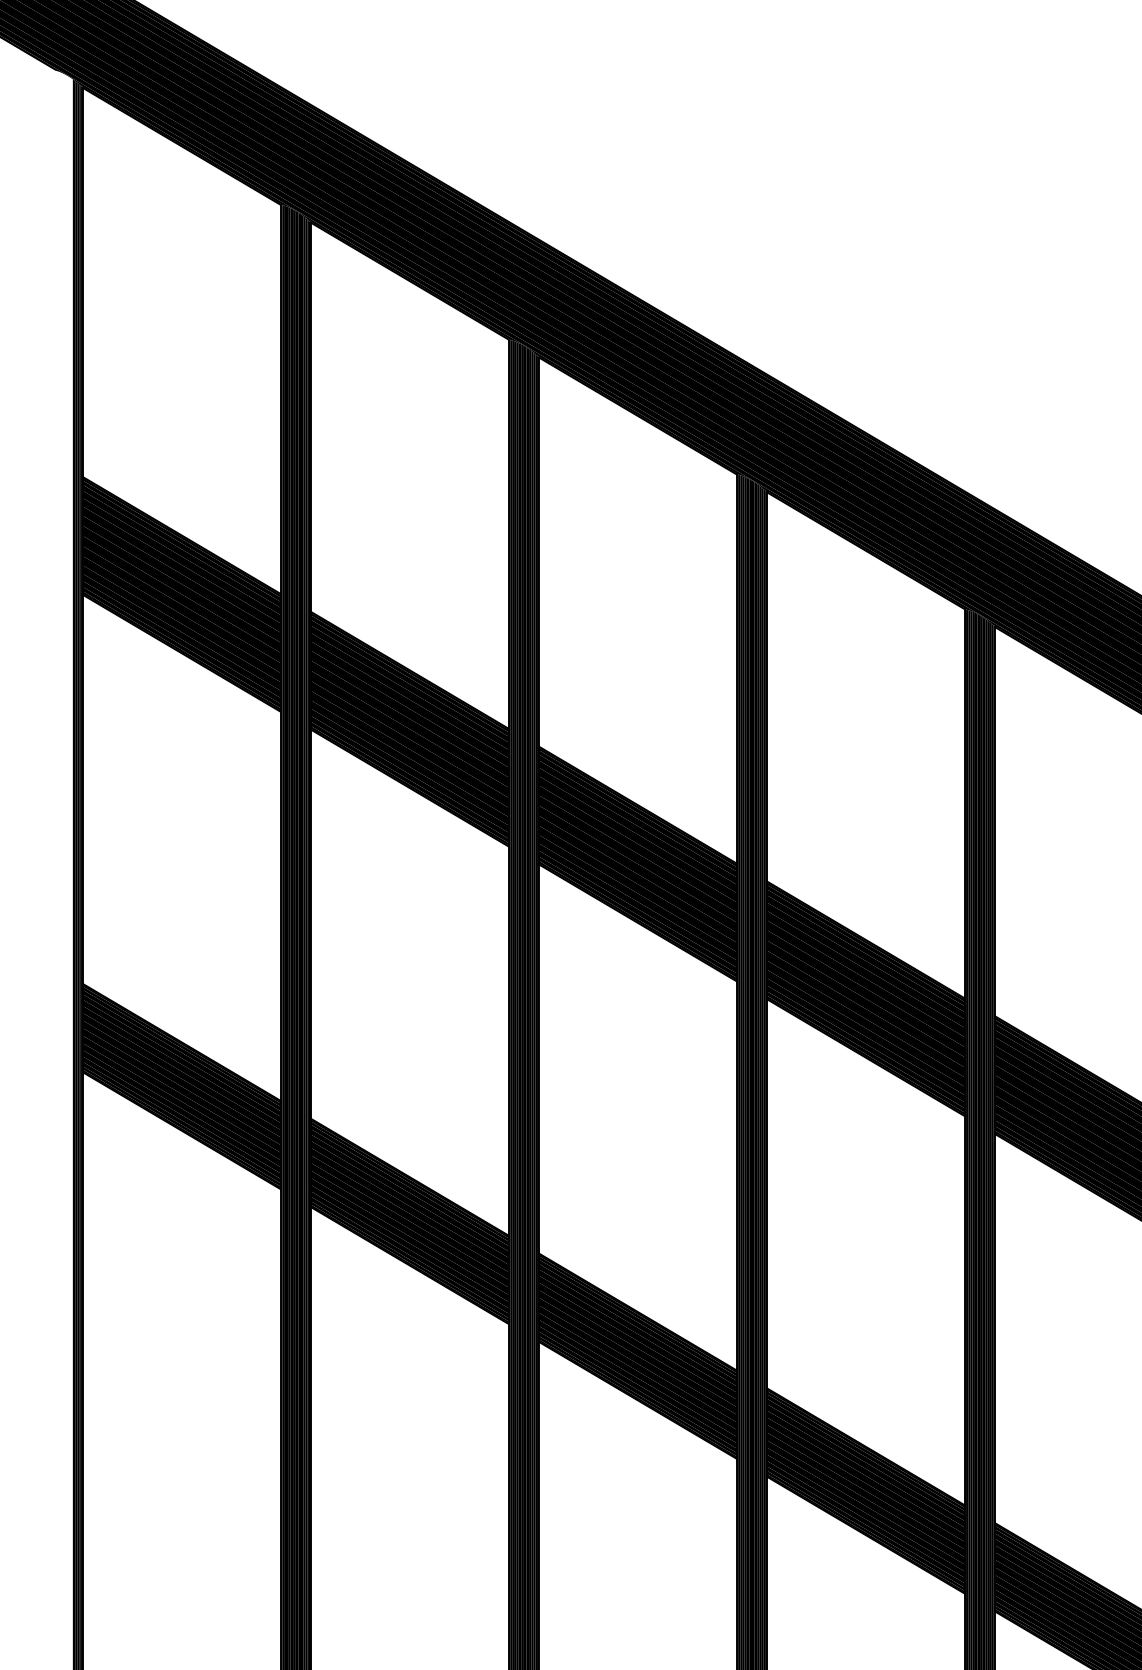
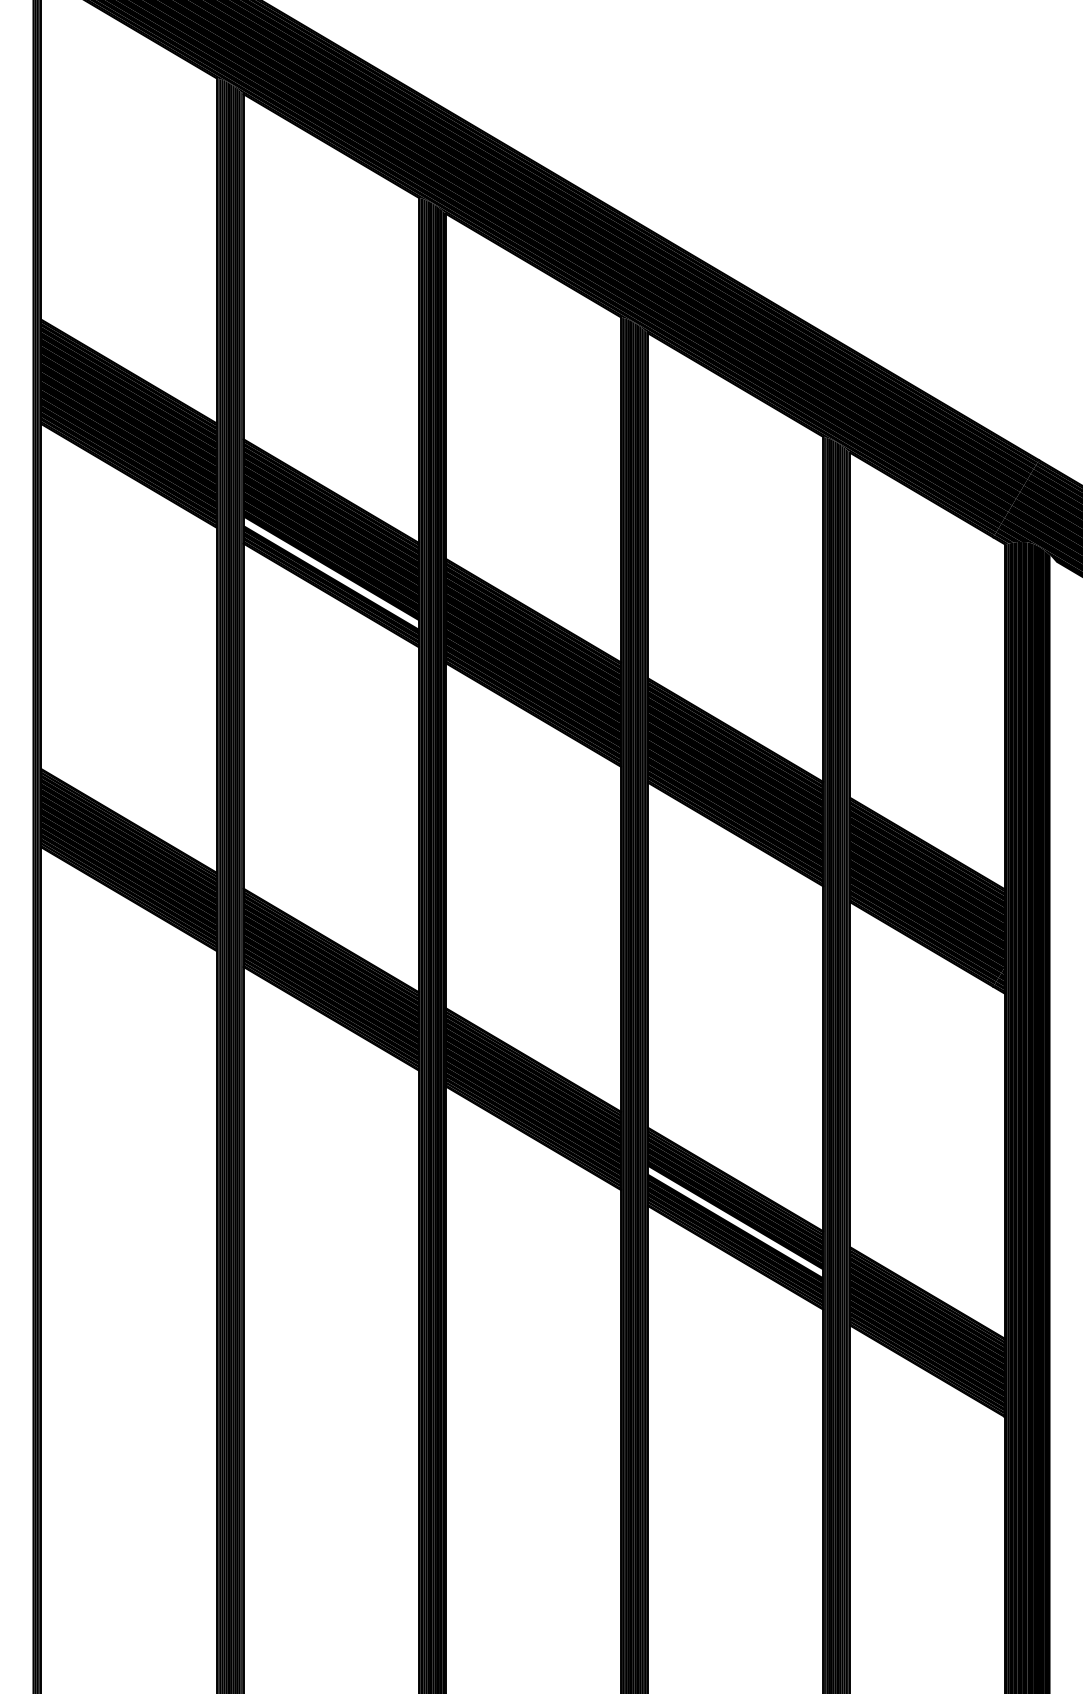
fill: (409, 762) -> (330, 572), removed
fill: (865, 1494) -> (735, 1221), removed

